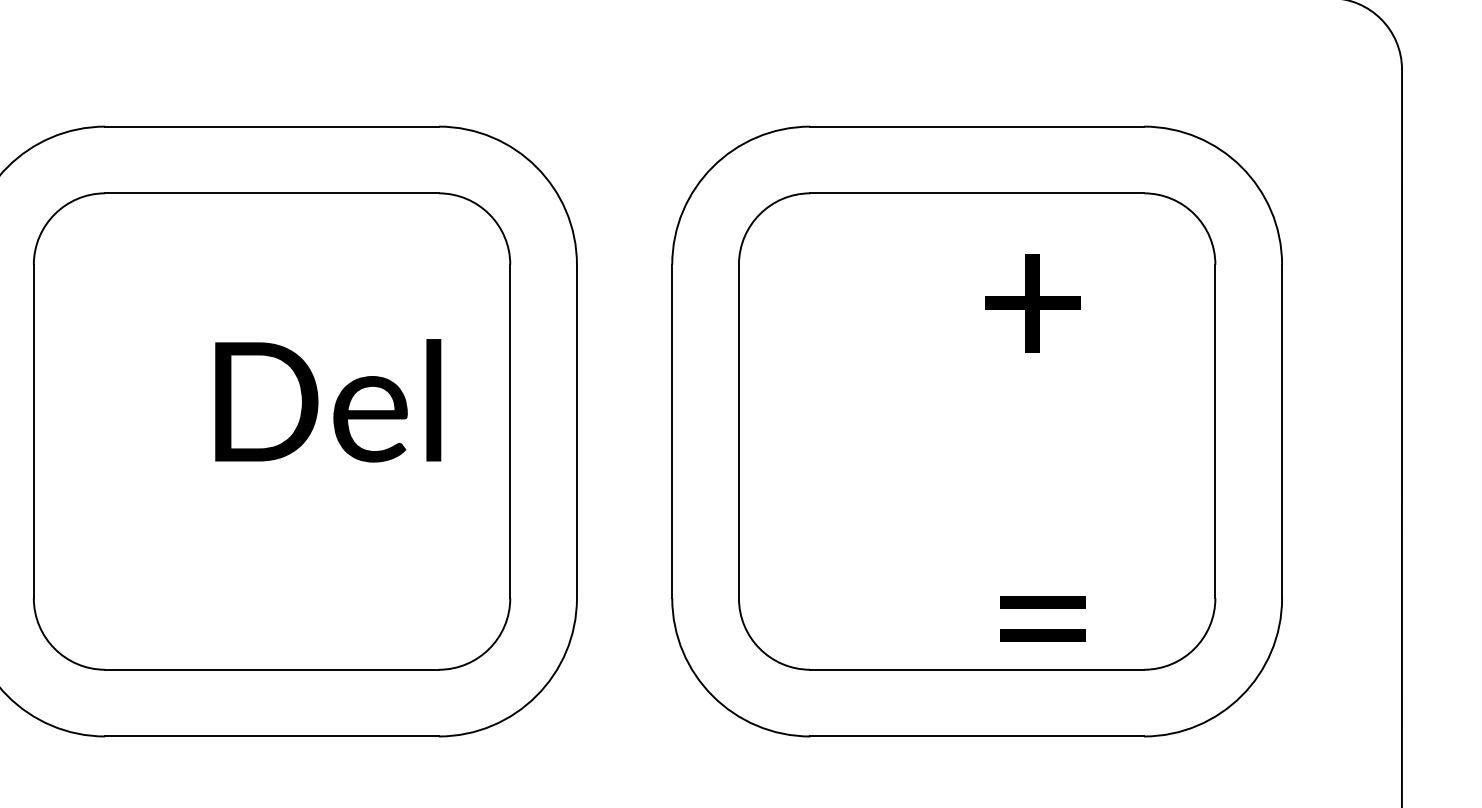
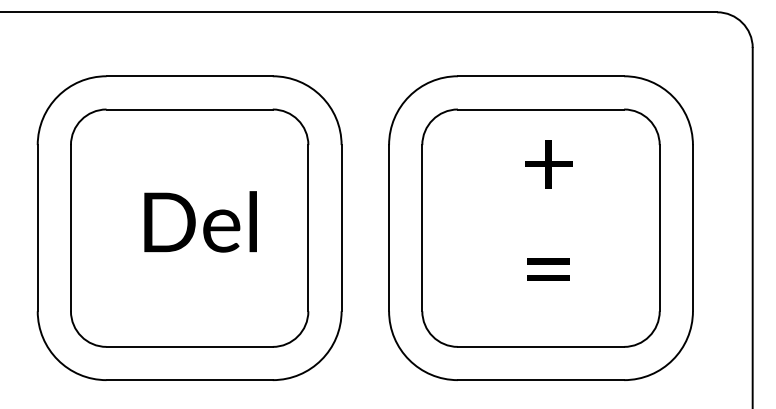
text: (1032, 303) -> (548, 164), moved
text: (327, 400) -> (200, 221), moved
text: (1042, 618) -> (548, 269), moved

